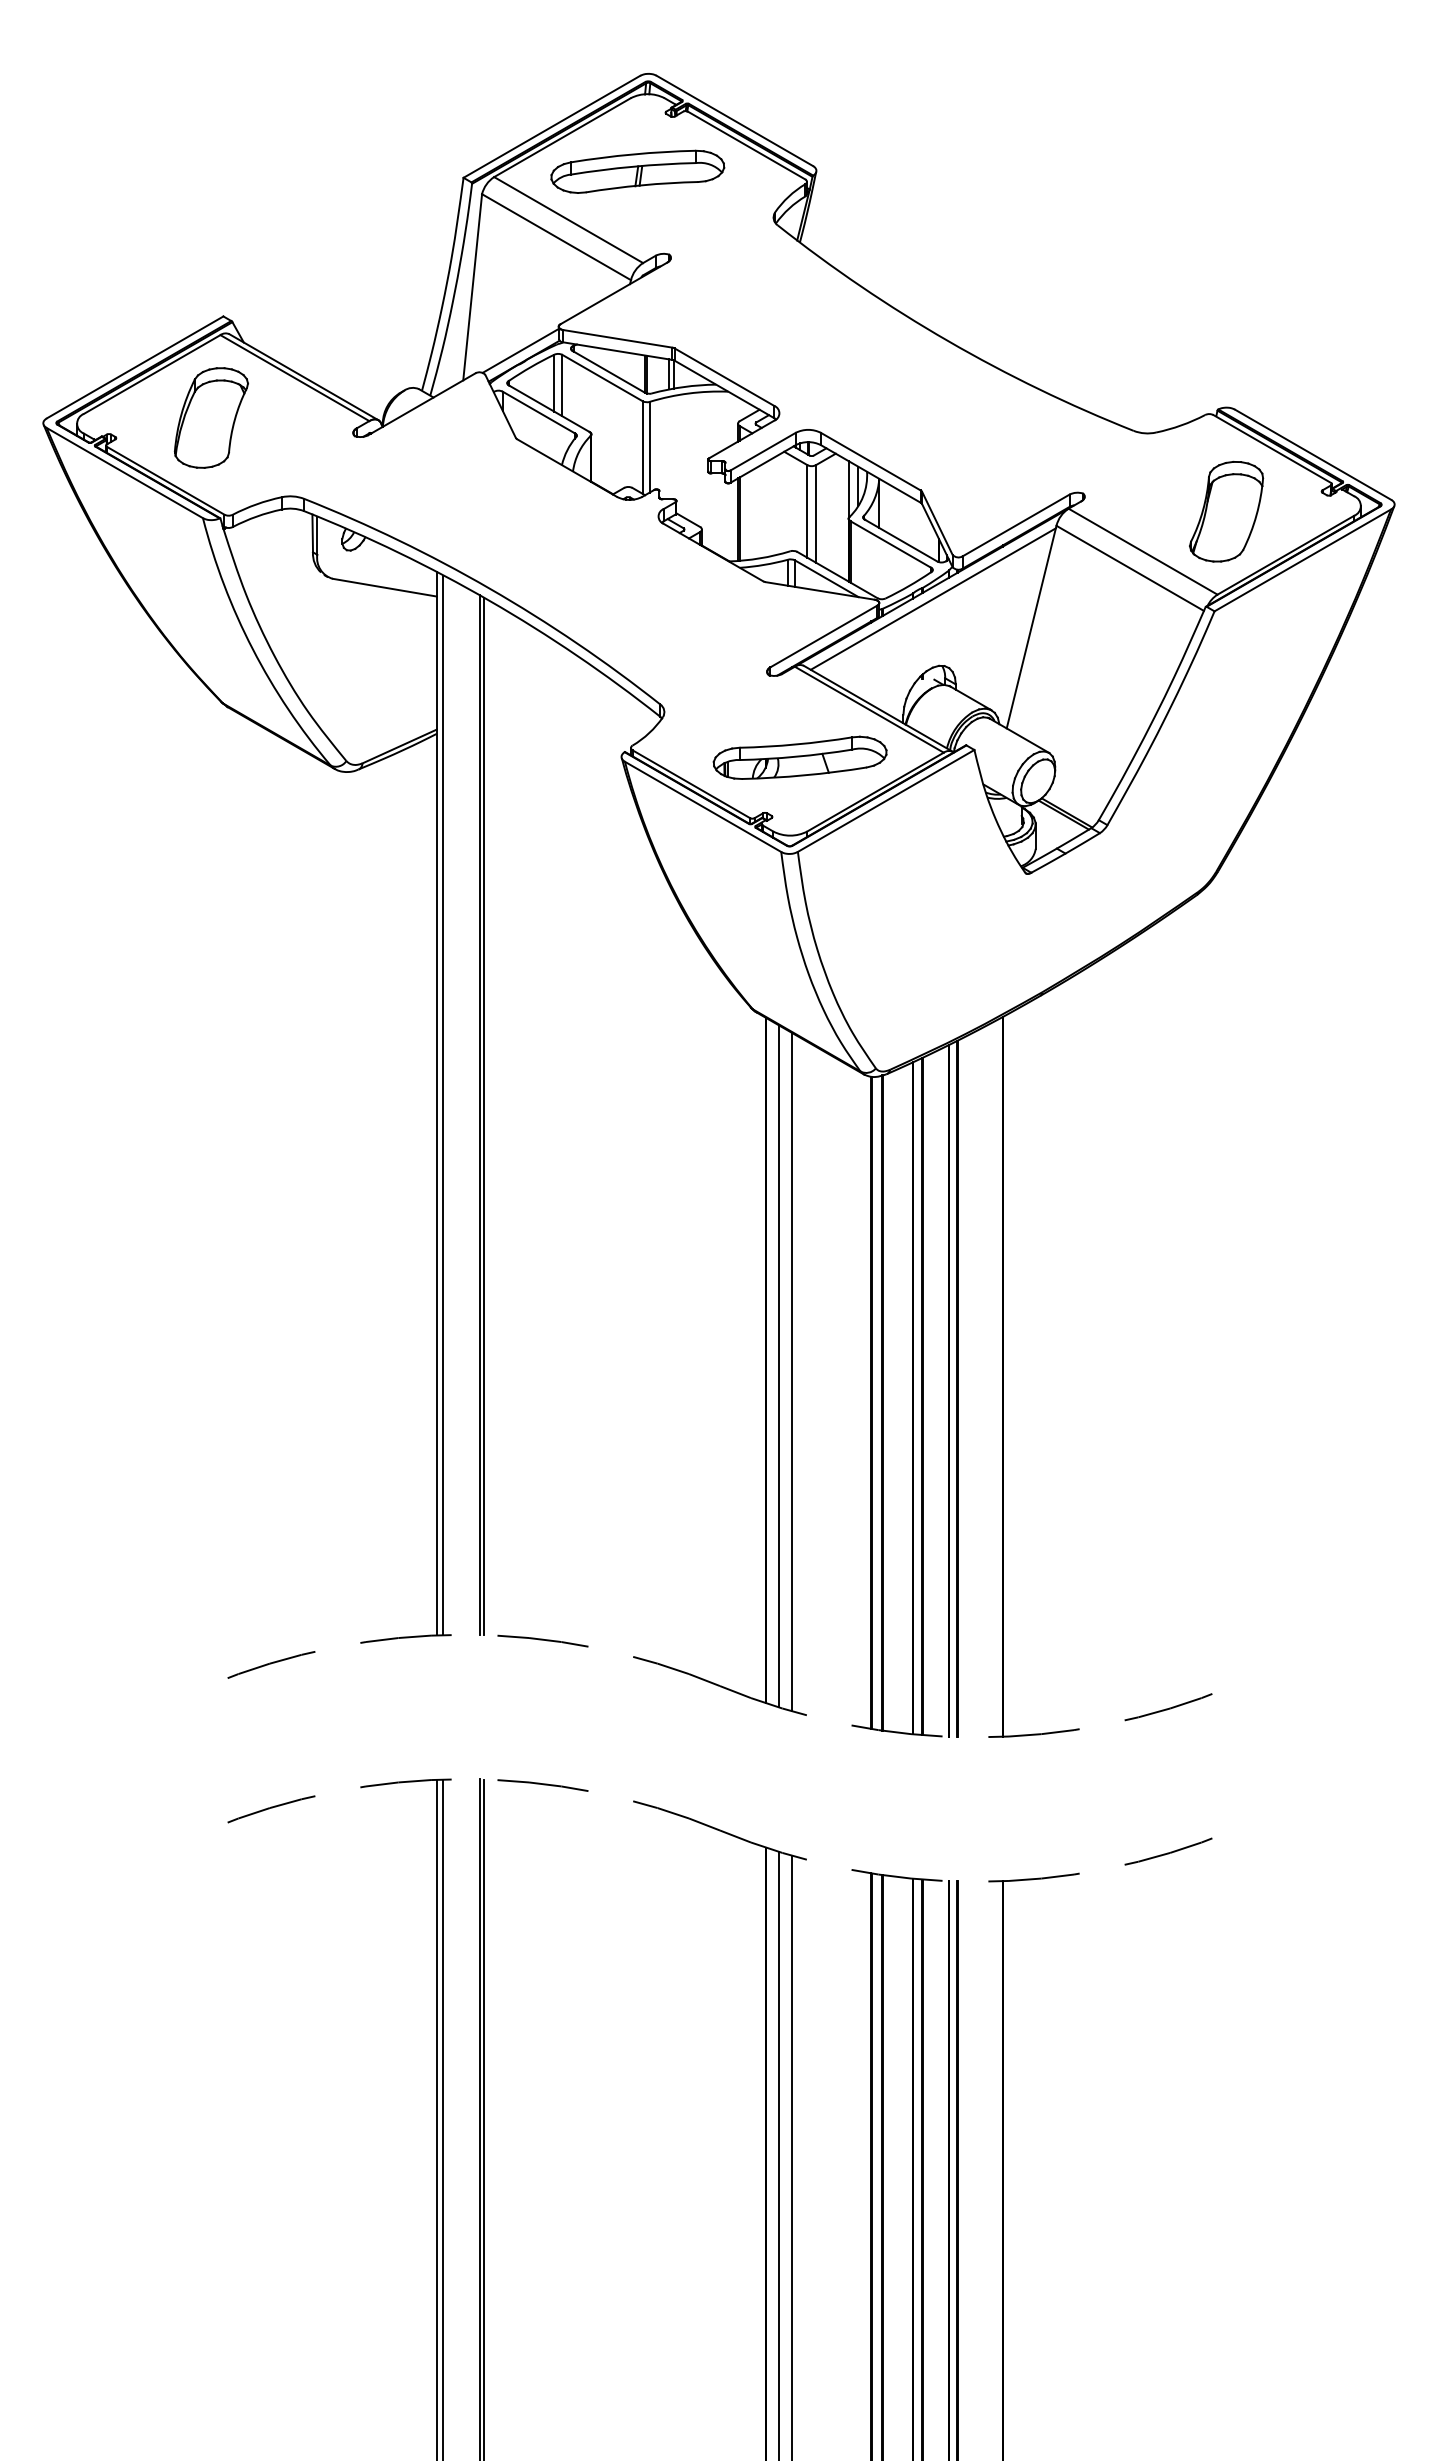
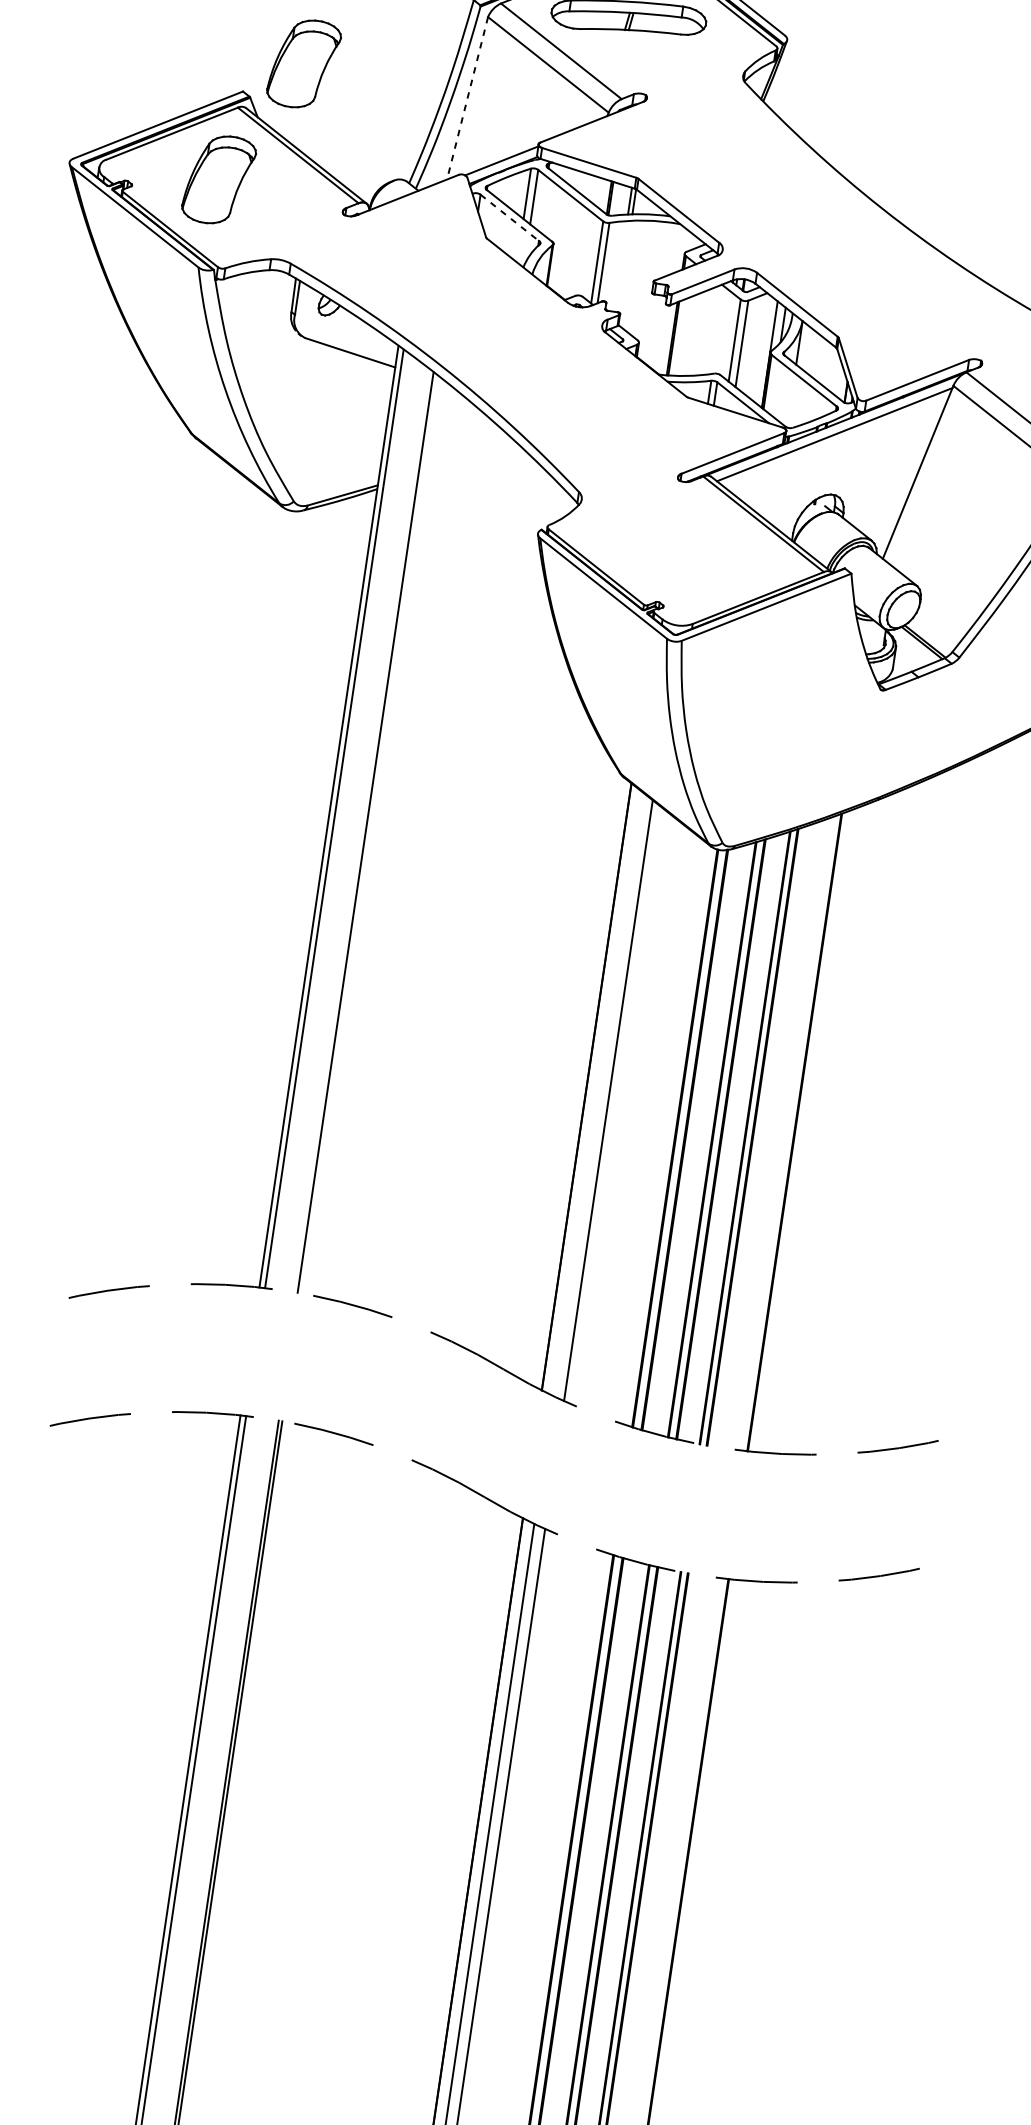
part: (285, 275) -> (303, 63), added
line: (472, 287) -> (467, 98), solid -> dashed
line: (538, 412) -> (509, 217), solid -> dashed
part: (799, 757) -> (695, 557), removed
line: (483, 1116) -> (368, 834), removed
line: (779, 1366) -> (598, 1094), removed

